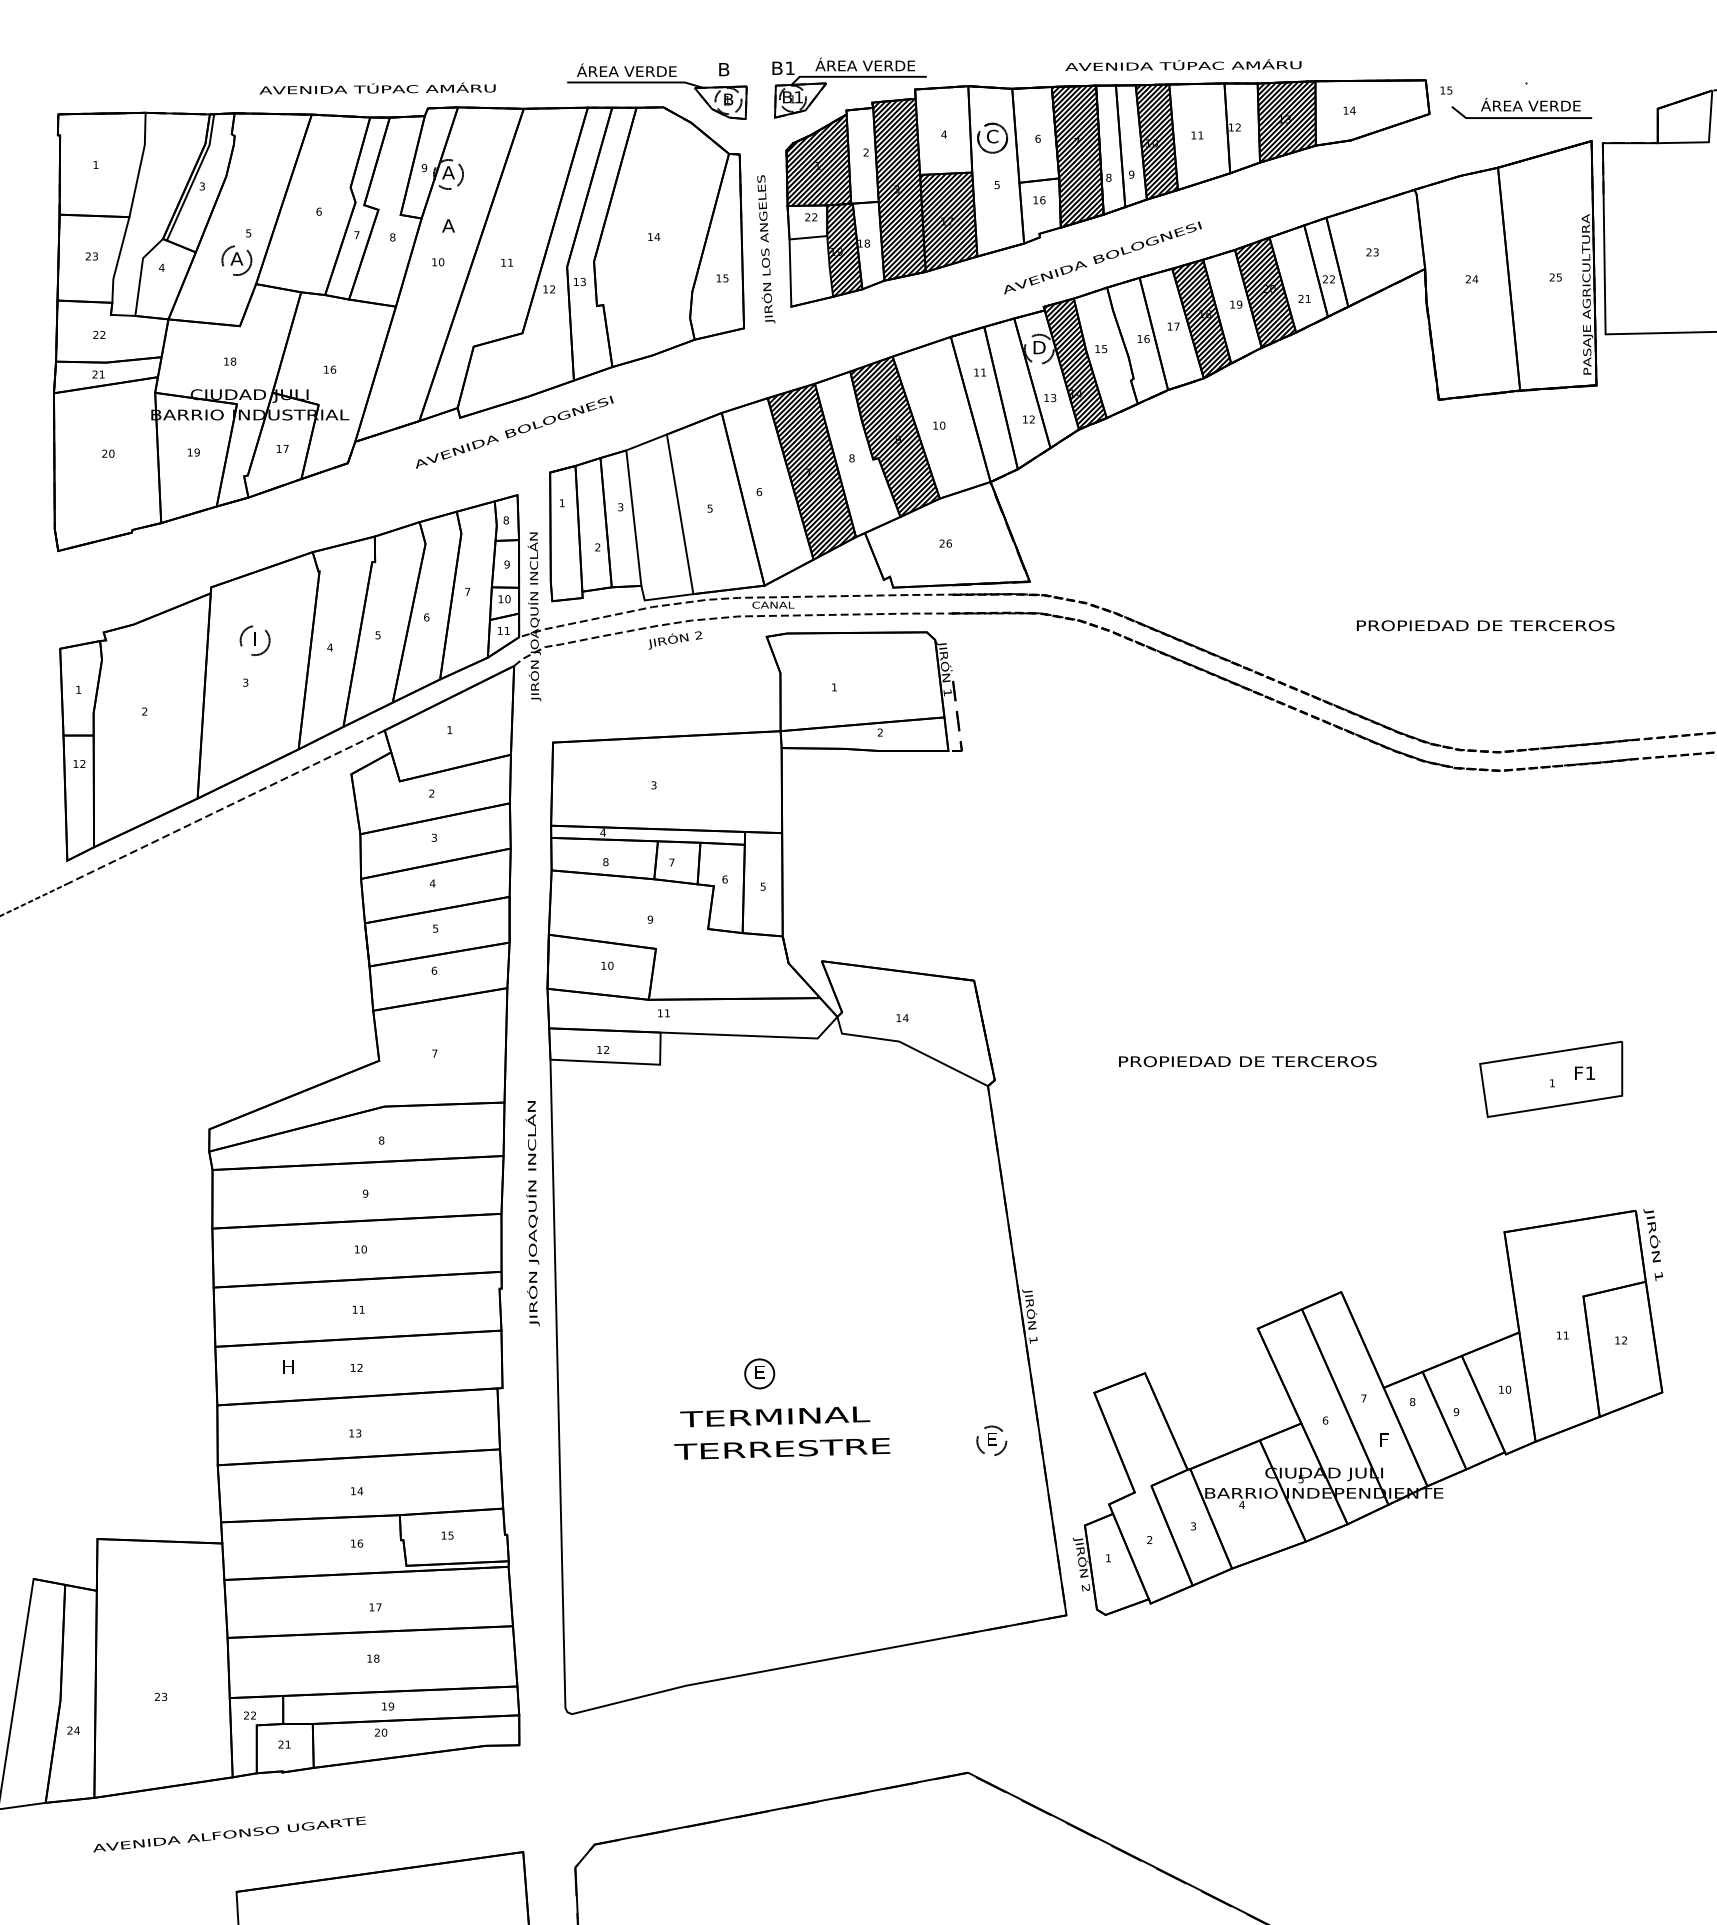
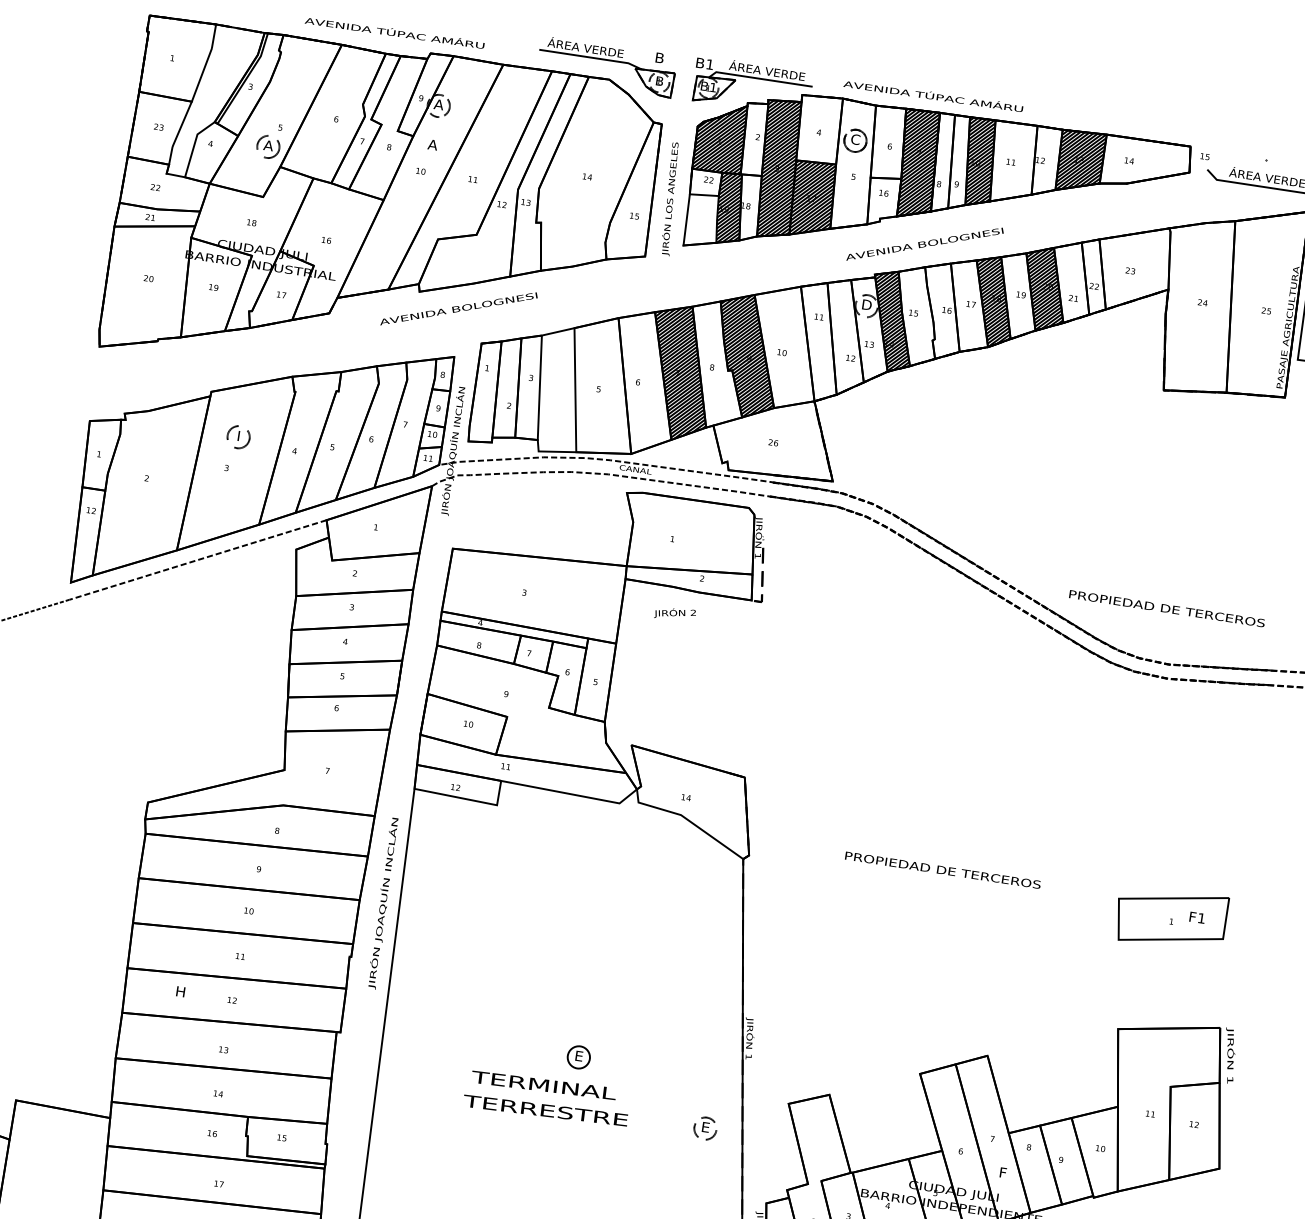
text: (1183, 64) -> (933, 95), moved
text: (1485, 625) -> (1167, 608), moved
text: (675, 640) -> (675, 614), moved
part: (759, 1373) -> (578, 1057), moved

